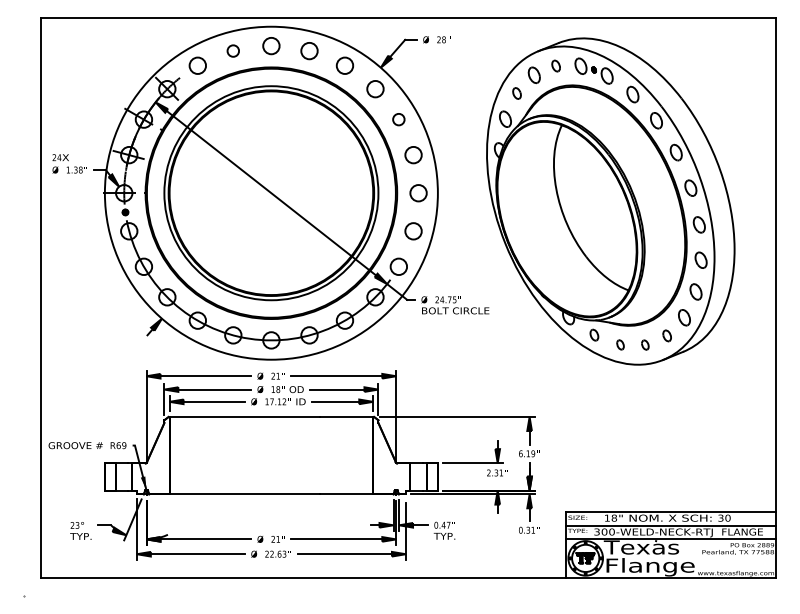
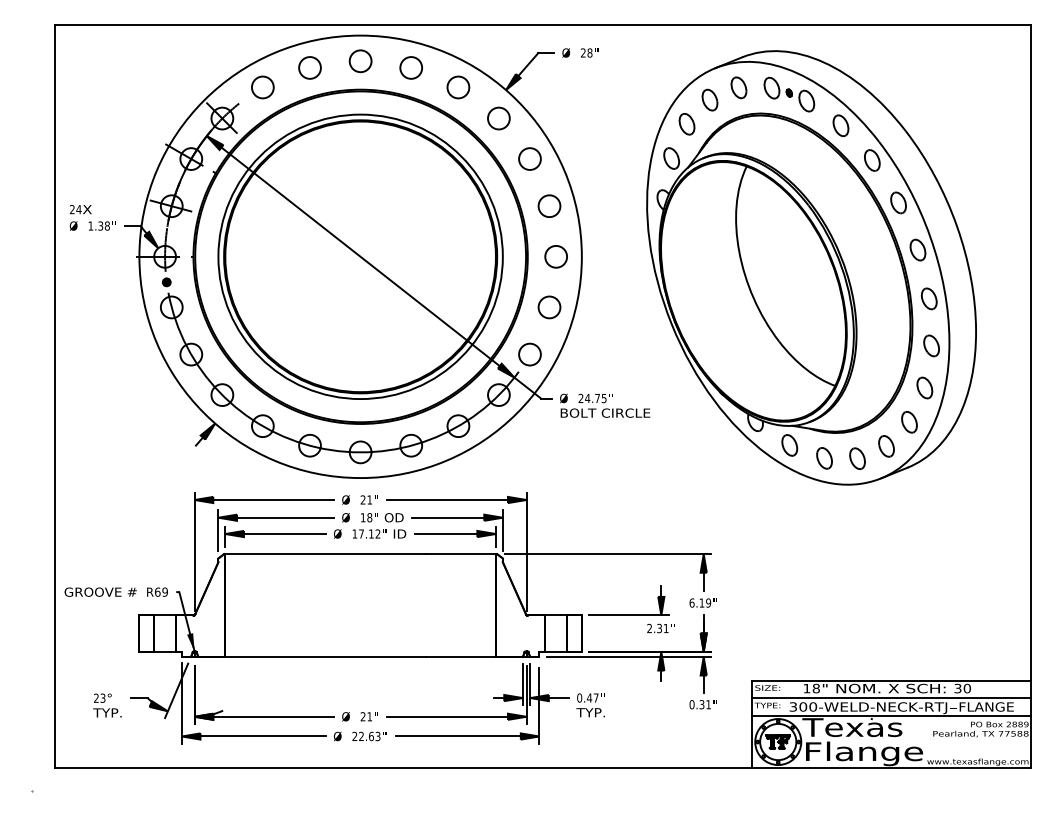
circle: (232, 50) -> (309, 67), size x1.43
part: (555, 65) -> (738, 87), size x1.43
part: (516, 93) -> (686, 124), size x1.43
circle: (398, 119) -> (529, 158), size x1.43
part: (594, 335) -> (789, 445), size x1.43
part: (667, 335) -> (886, 446), size x1.43
part: (620, 345) -> (824, 458), size x1.67
part: (645, 345) -> (857, 458), size x1.67

